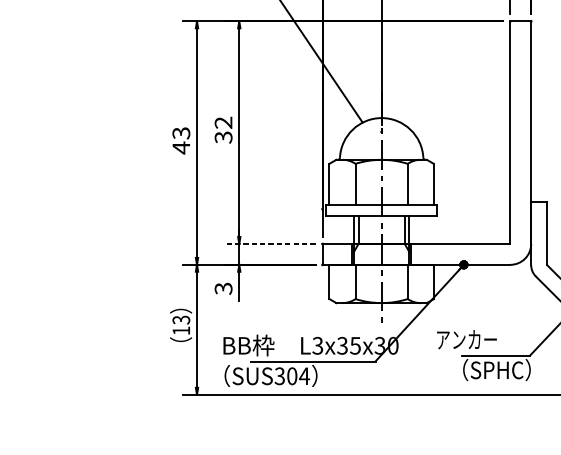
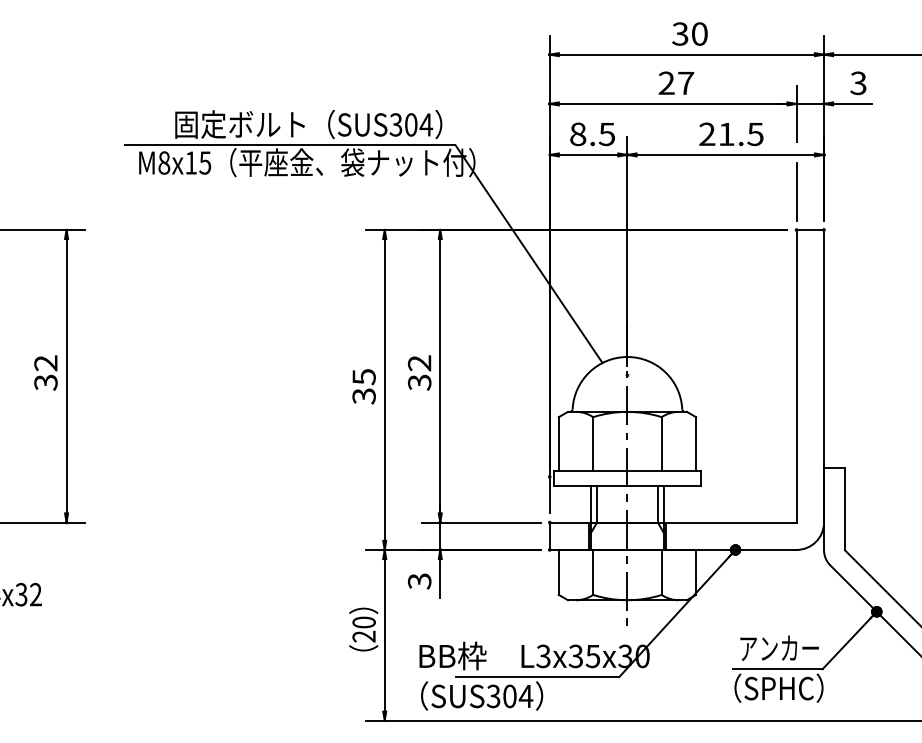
text: (180, 141) -> (363, 387), 43 -> 35
line: (269, 243) -> (480, 522), dashed -> solid
text: (180, 325) -> (363, 629), 13 -> 20
text: (466, 339) -> (779, 647), moved

